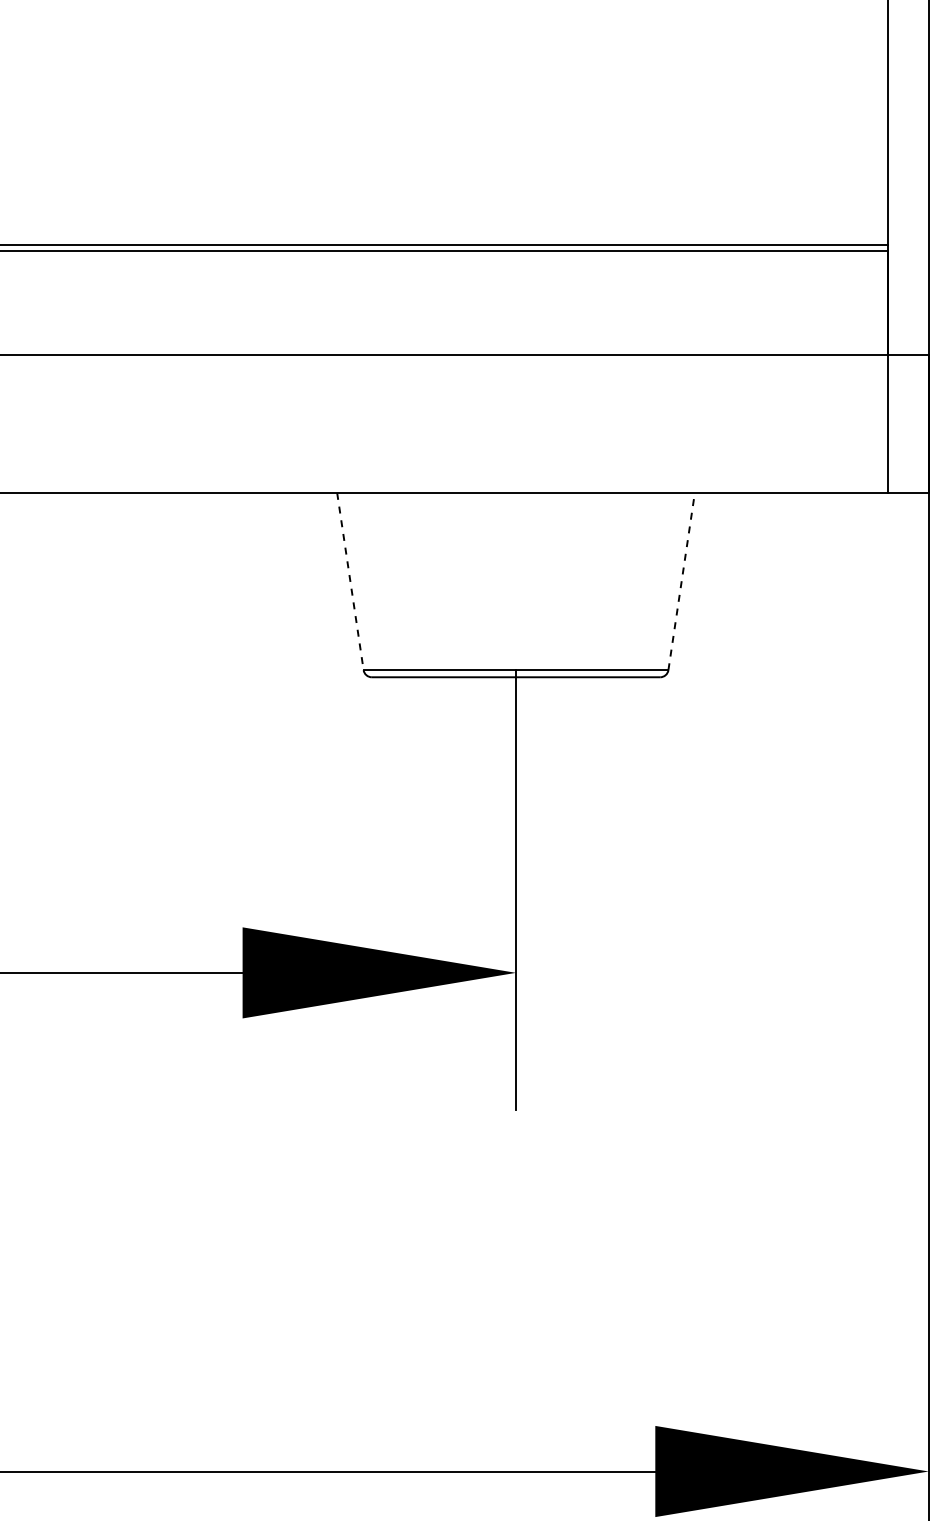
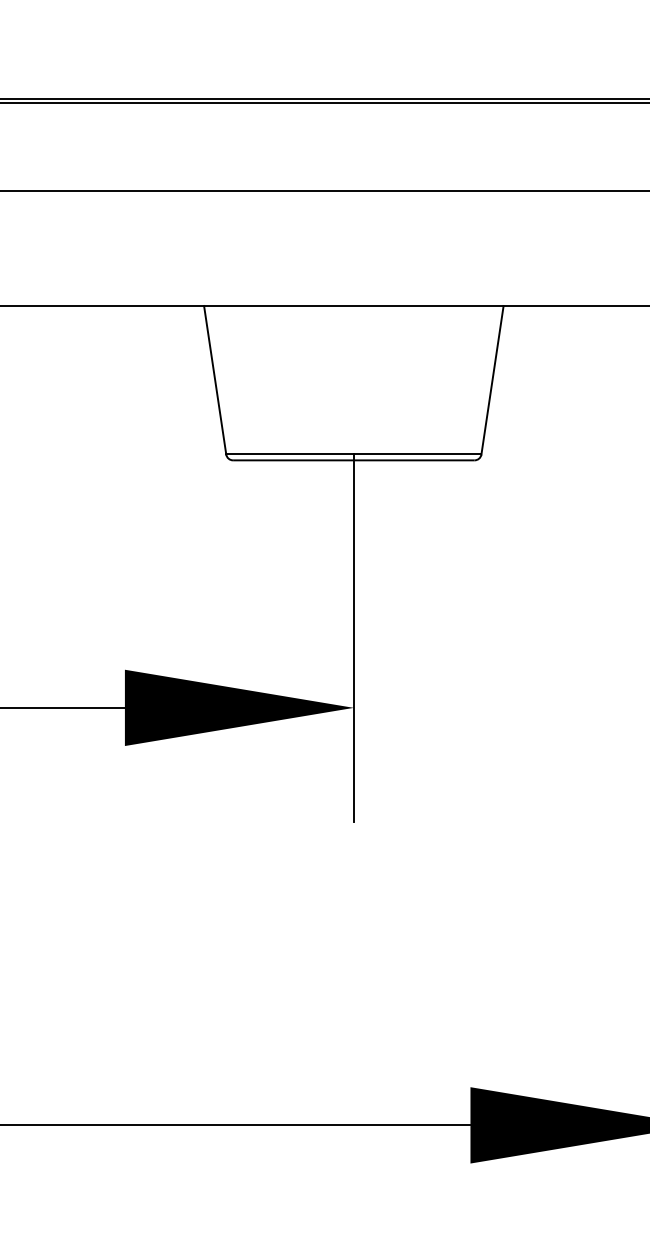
line: (350, 581) -> (215, 380), dashed -> solid
line: (681, 581) -> (492, 380), dashed -> solid

